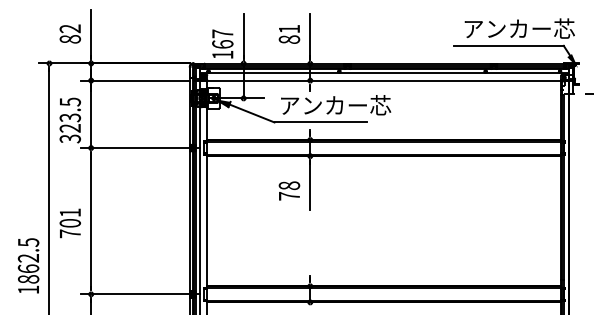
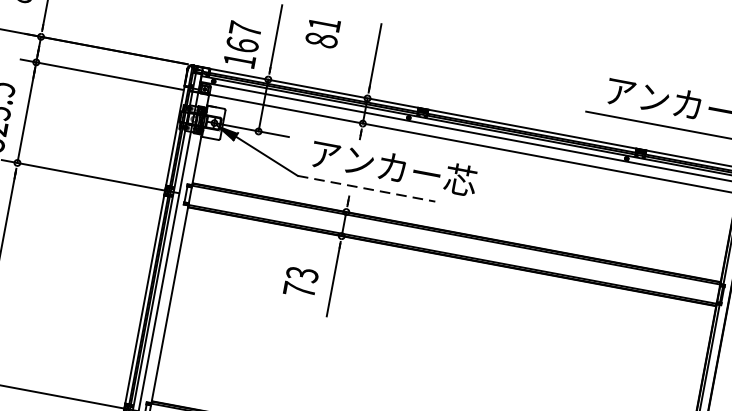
text: (289, 34) -> (323, 32), moved
line: (321, 122) -> (367, 189), solid -> dashed
text: (288, 185) -> (301, 273), 78 -> 73

